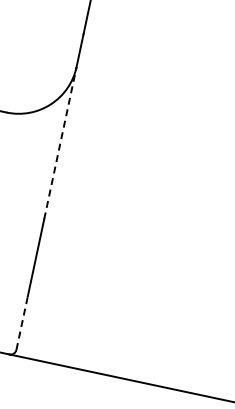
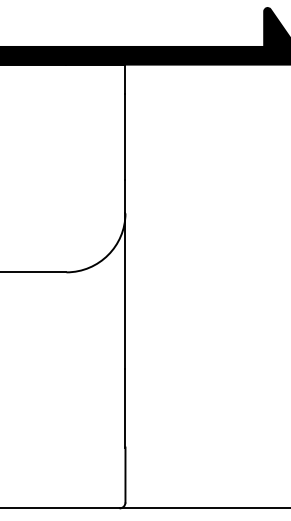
line: (60, 143) -> (125, 291), dashed -> solid
line: (22, 322) -> (125, 474), dashed -> solid

